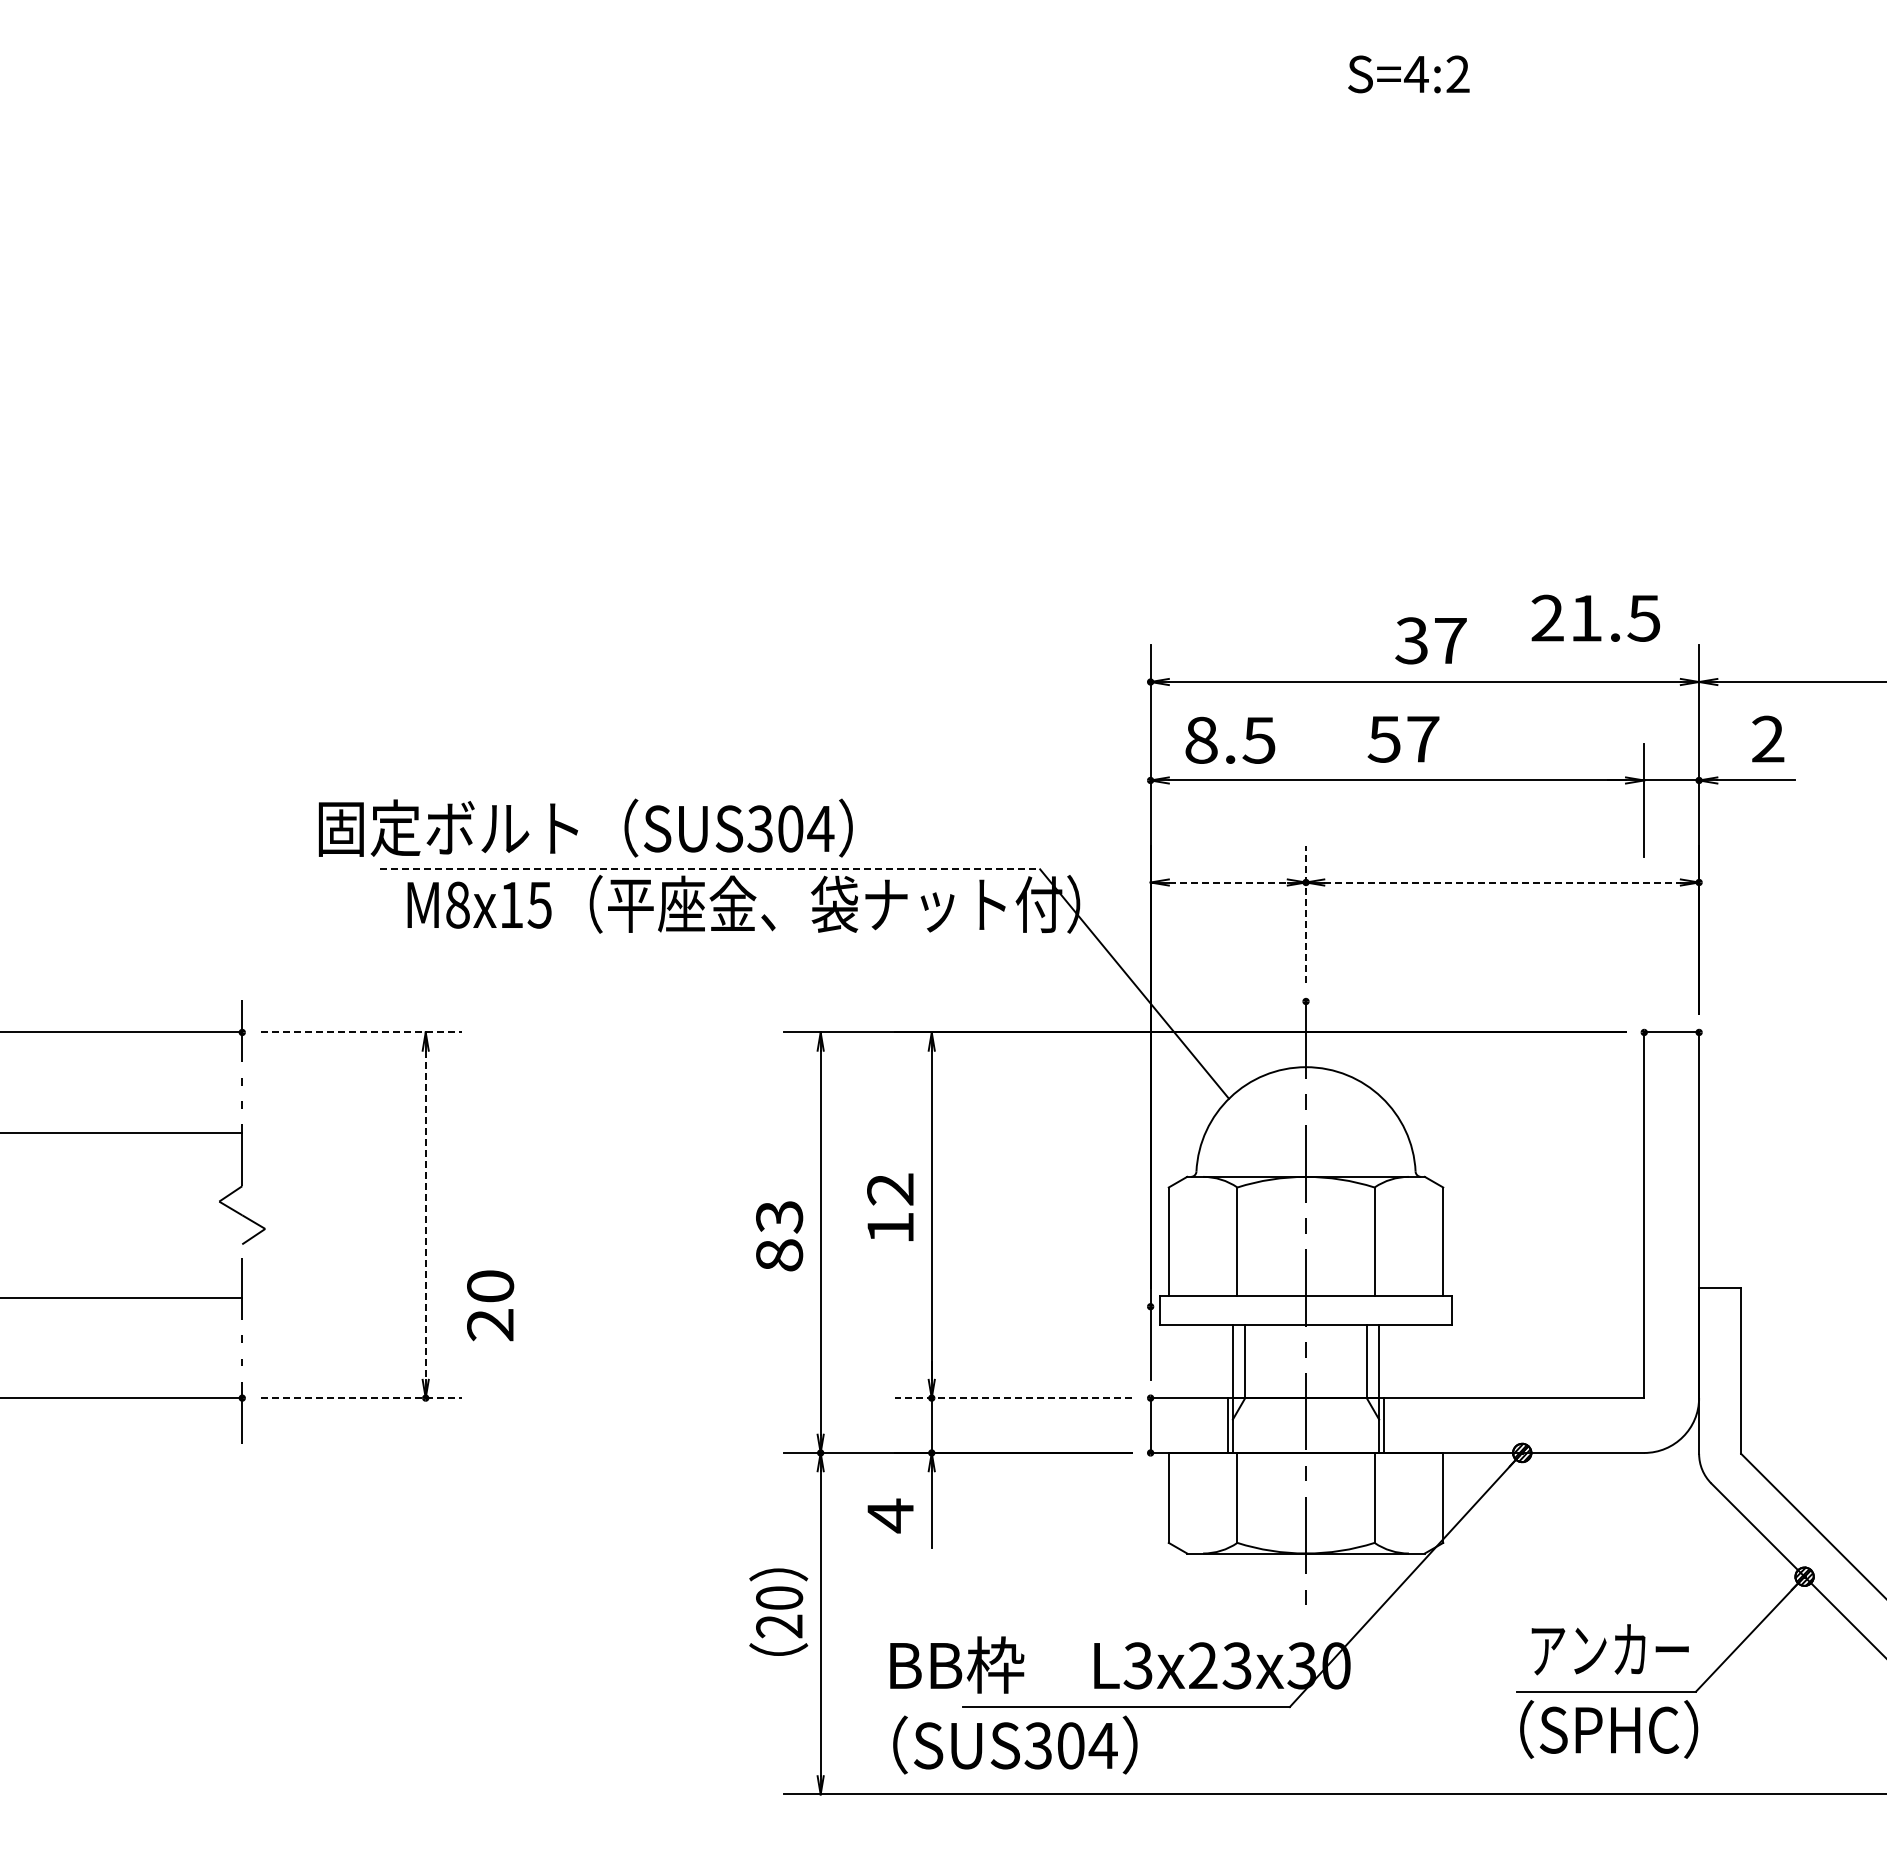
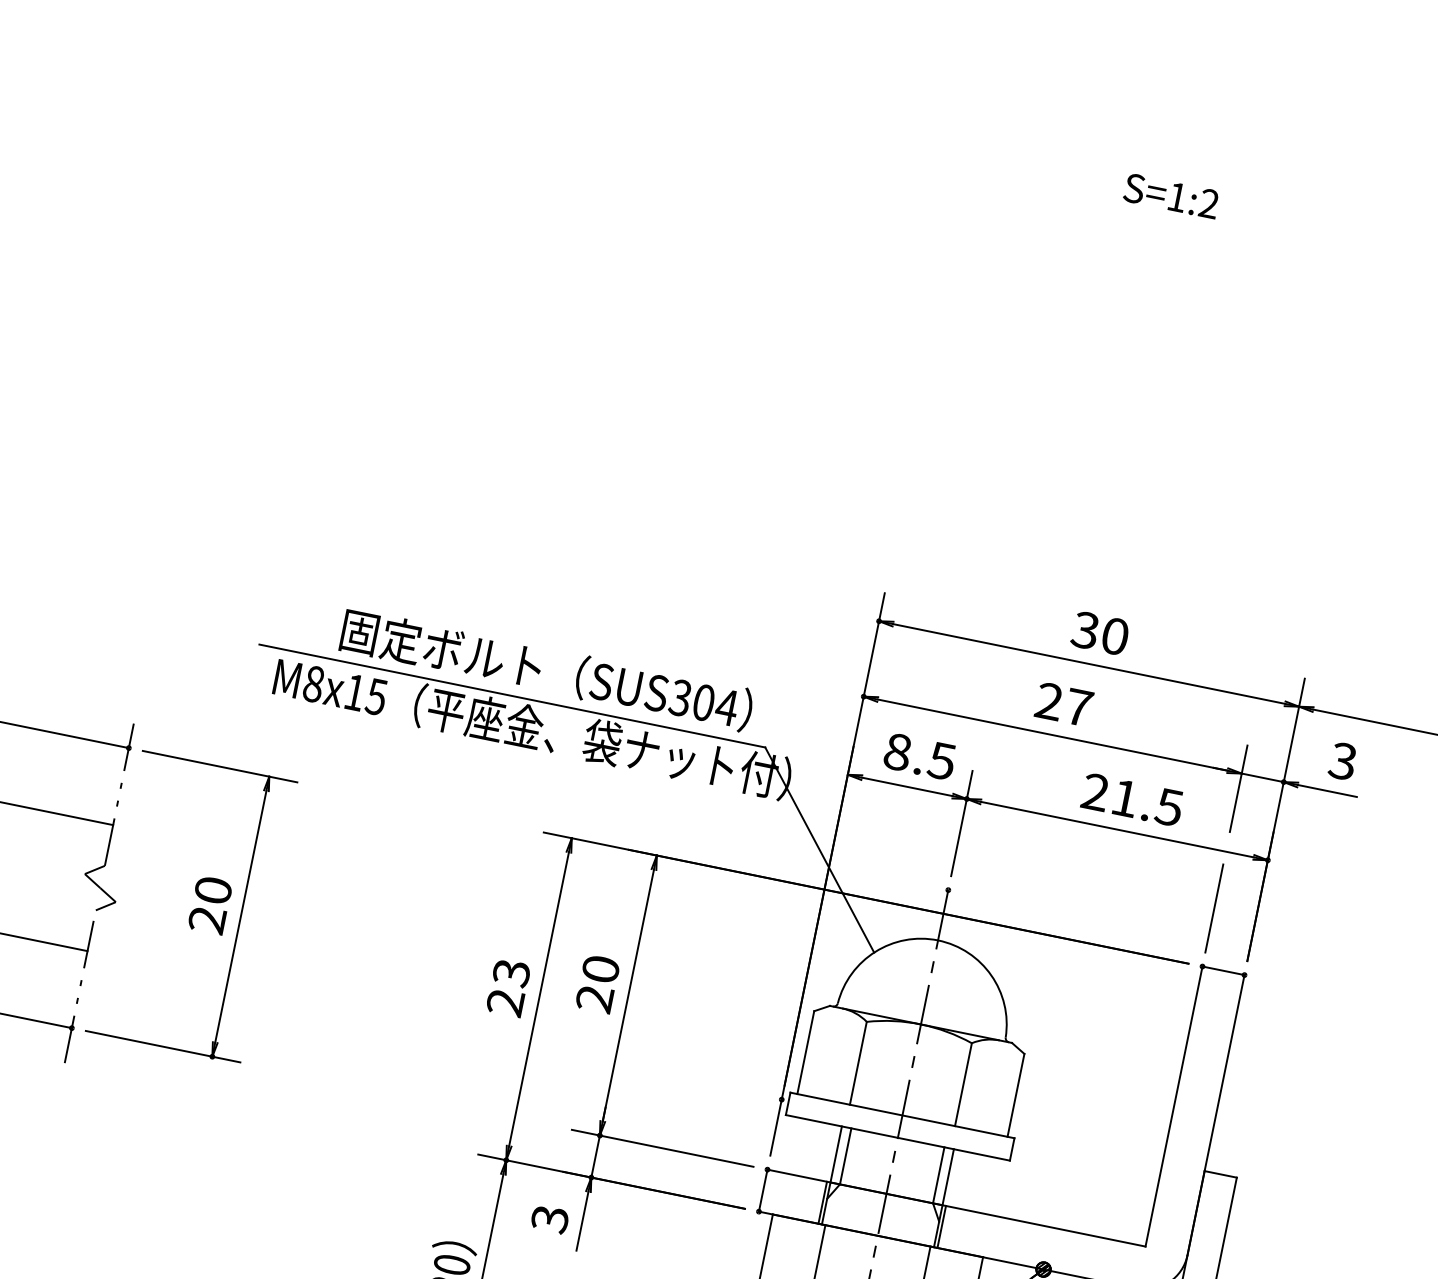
text: (1415, 74) -> (1176, 197), S=4:2 -> S=1:2
text: (1595, 617) -> (1132, 799), moved
text: (1450, 640) -> (1115, 636), 37 -> 30
text: (1383, 738) -> (1048, 700), 57 -> 27
text: (1230, 739) -> (920, 755), moved
text: (1767, 739) -> (1342, 761), 2 -> 3
text: (585, 827) -> (546, 669), moved
line: (710, 869) -> (512, 696), dashed -> solid
line: (1228, 882) -> (907, 786), dashed -> solid
line: (1503, 882) -> (1118, 829), dashed -> solid
line: (1306, 914) -> (962, 823), dashed -> solid
line: (1644, 956) -> (1214, 908), added
line: (361, 1032) -> (220, 766), dashed -> solid
text: (890, 1208) -> (597, 983), 12 -> 20
line: (425, 1215) -> (240, 916), dashed -> solid
text: (779, 1255) -> (505, 1002), 83 -> 23
text: (490, 1305) -> (210, 905), moved
line: (361, 1398) -> (163, 1046), dashed -> solid
line: (1013, 1398) -> (662, 1148), dashed -> solid
text: (890, 1515) -> (550, 1219), 4 -> 3

